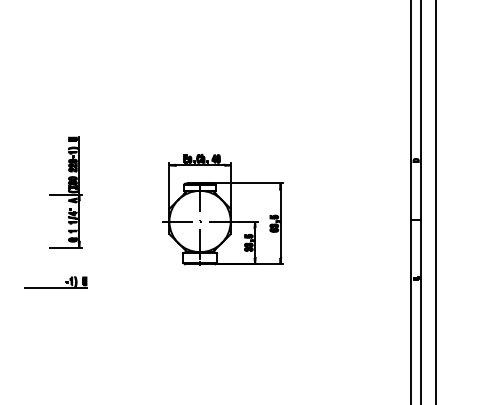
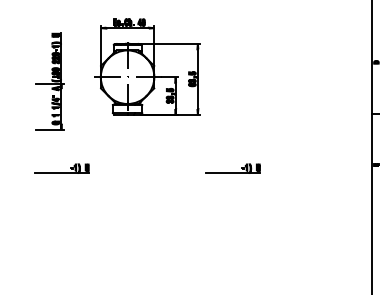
part: (65, 192) -> (49, 81), moved
part: (222, 209) -> (147, 66), moved
part: (251, 282) -> (232, 168), added

